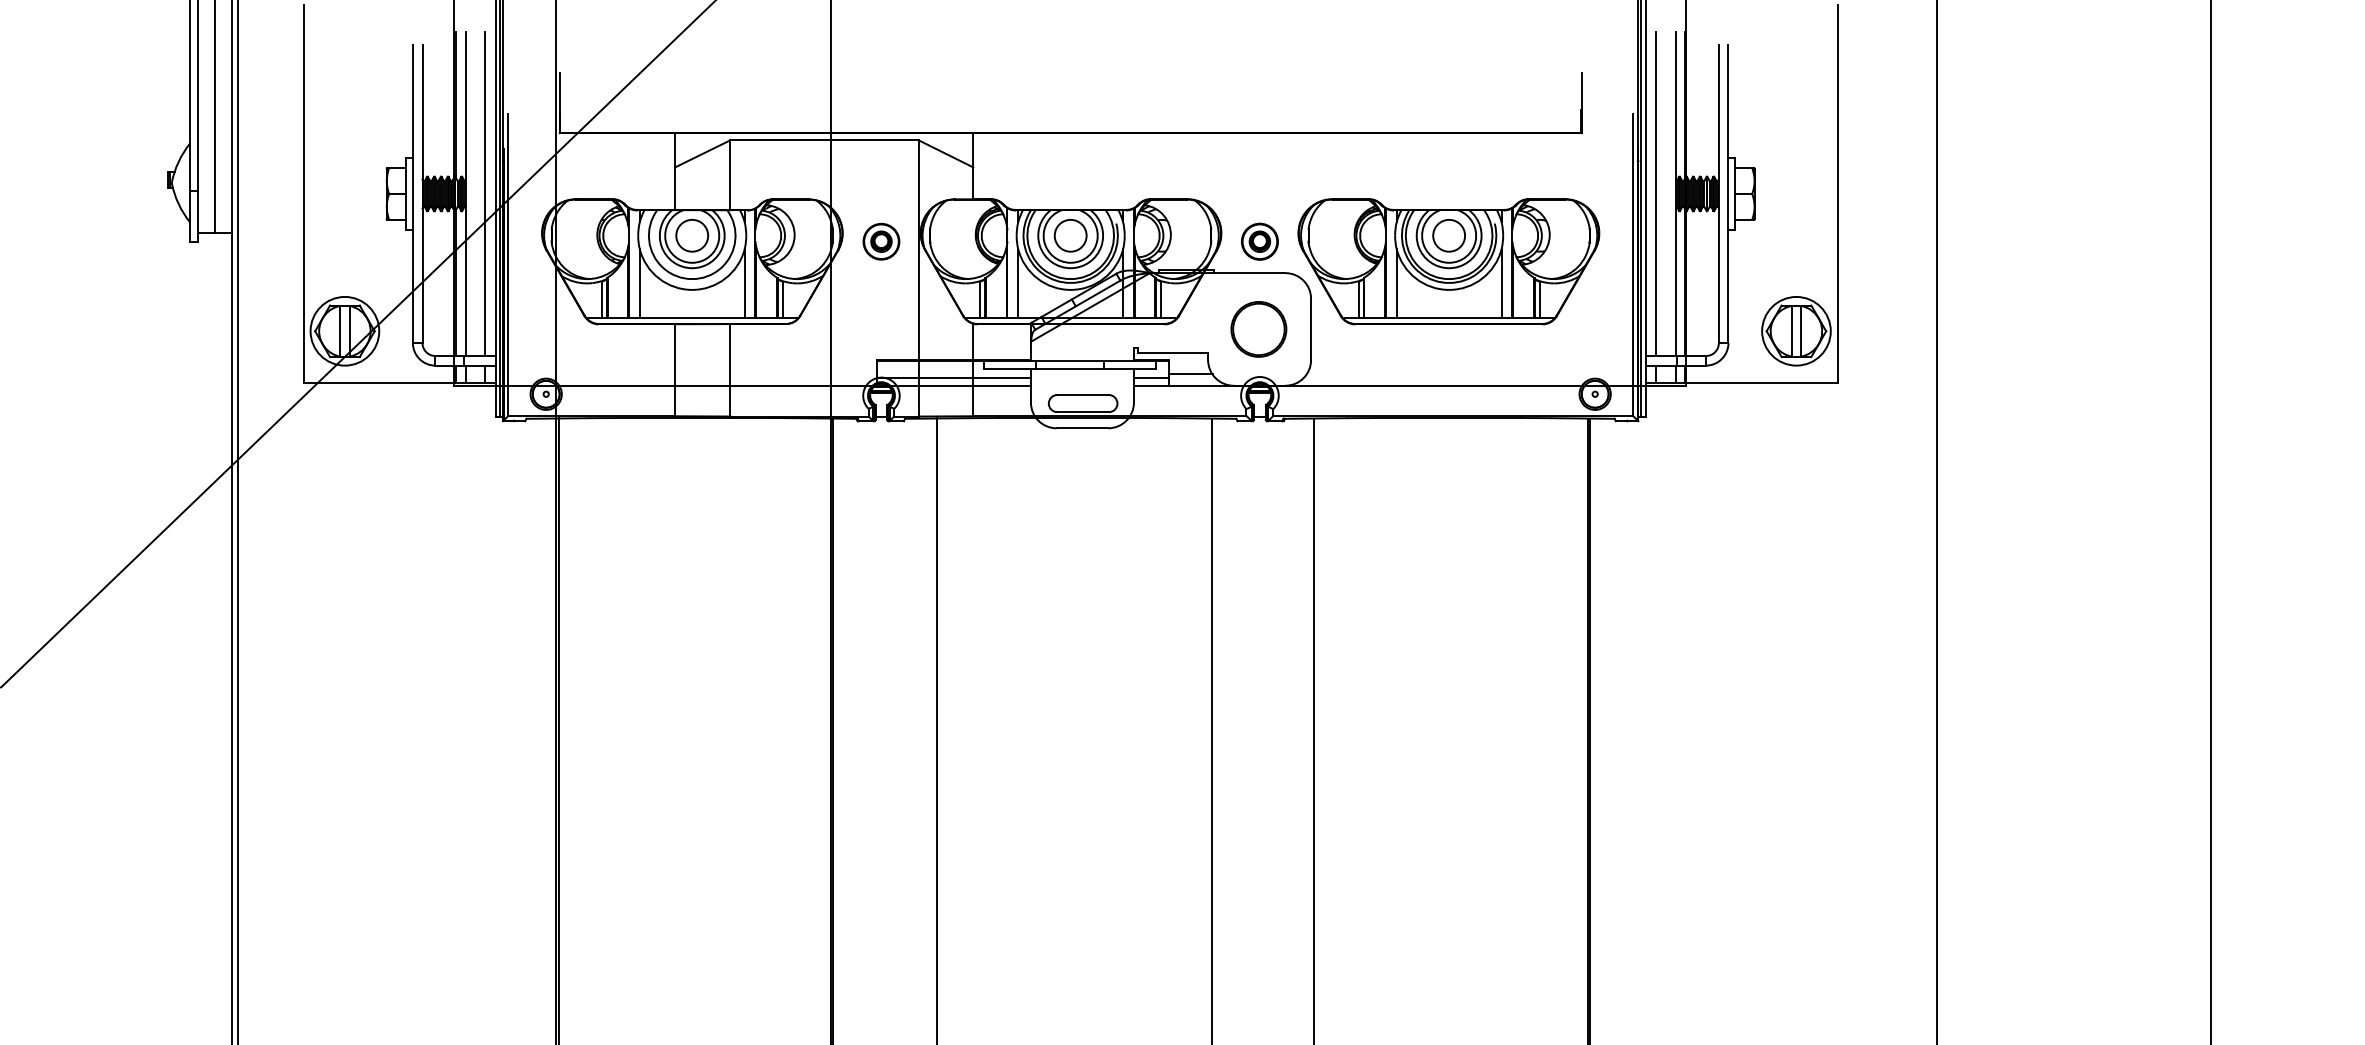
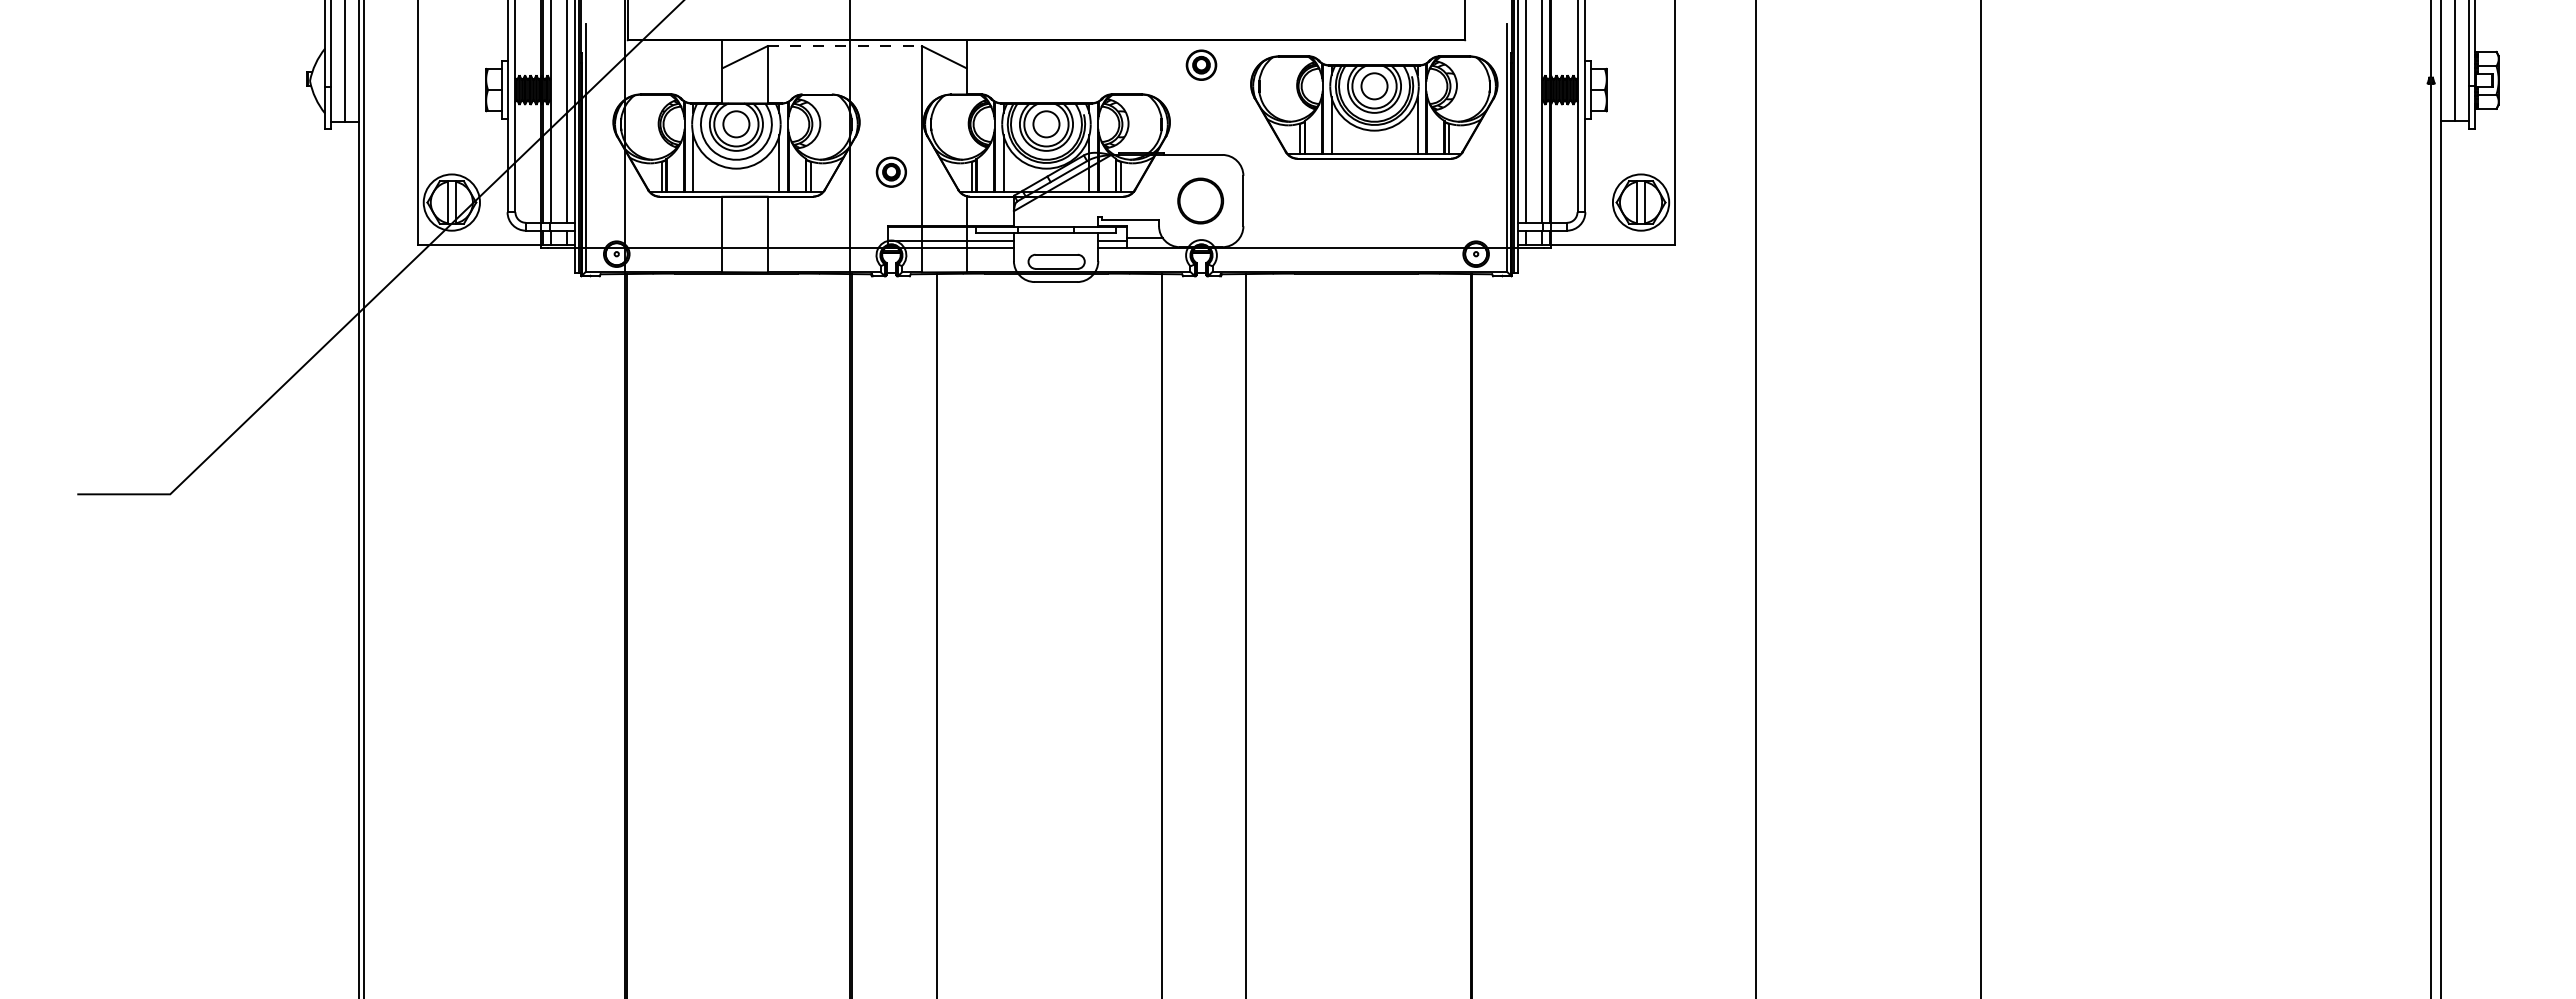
line: (825, 140) -> (845, 46), solid -> dashed
part: (880, 240) -> (890, 171), moved
part: (1259, 240) -> (1201, 64), moved
part: (1449, 261) -> (1374, 107), moved

